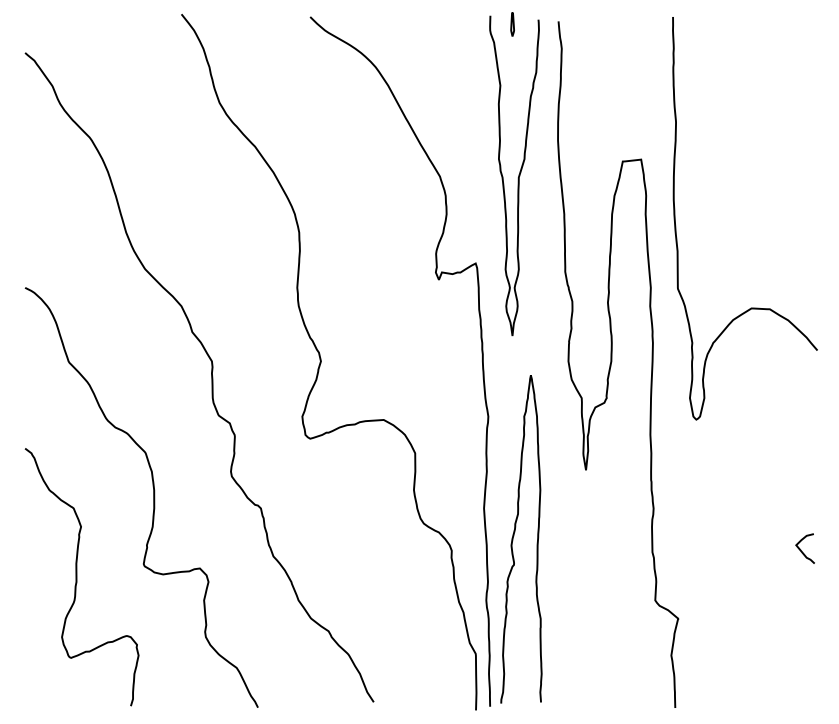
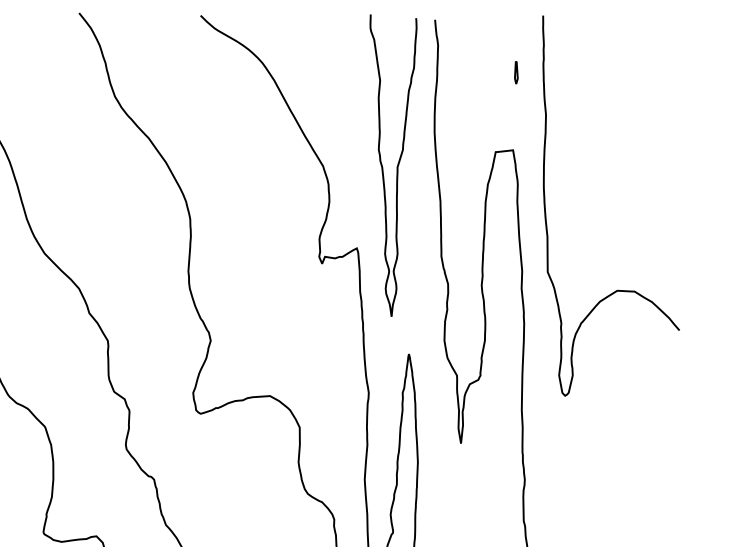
line: (512, 24) -> (516, 72), moved
curve: (801, 549) -> (664, 518), removed

